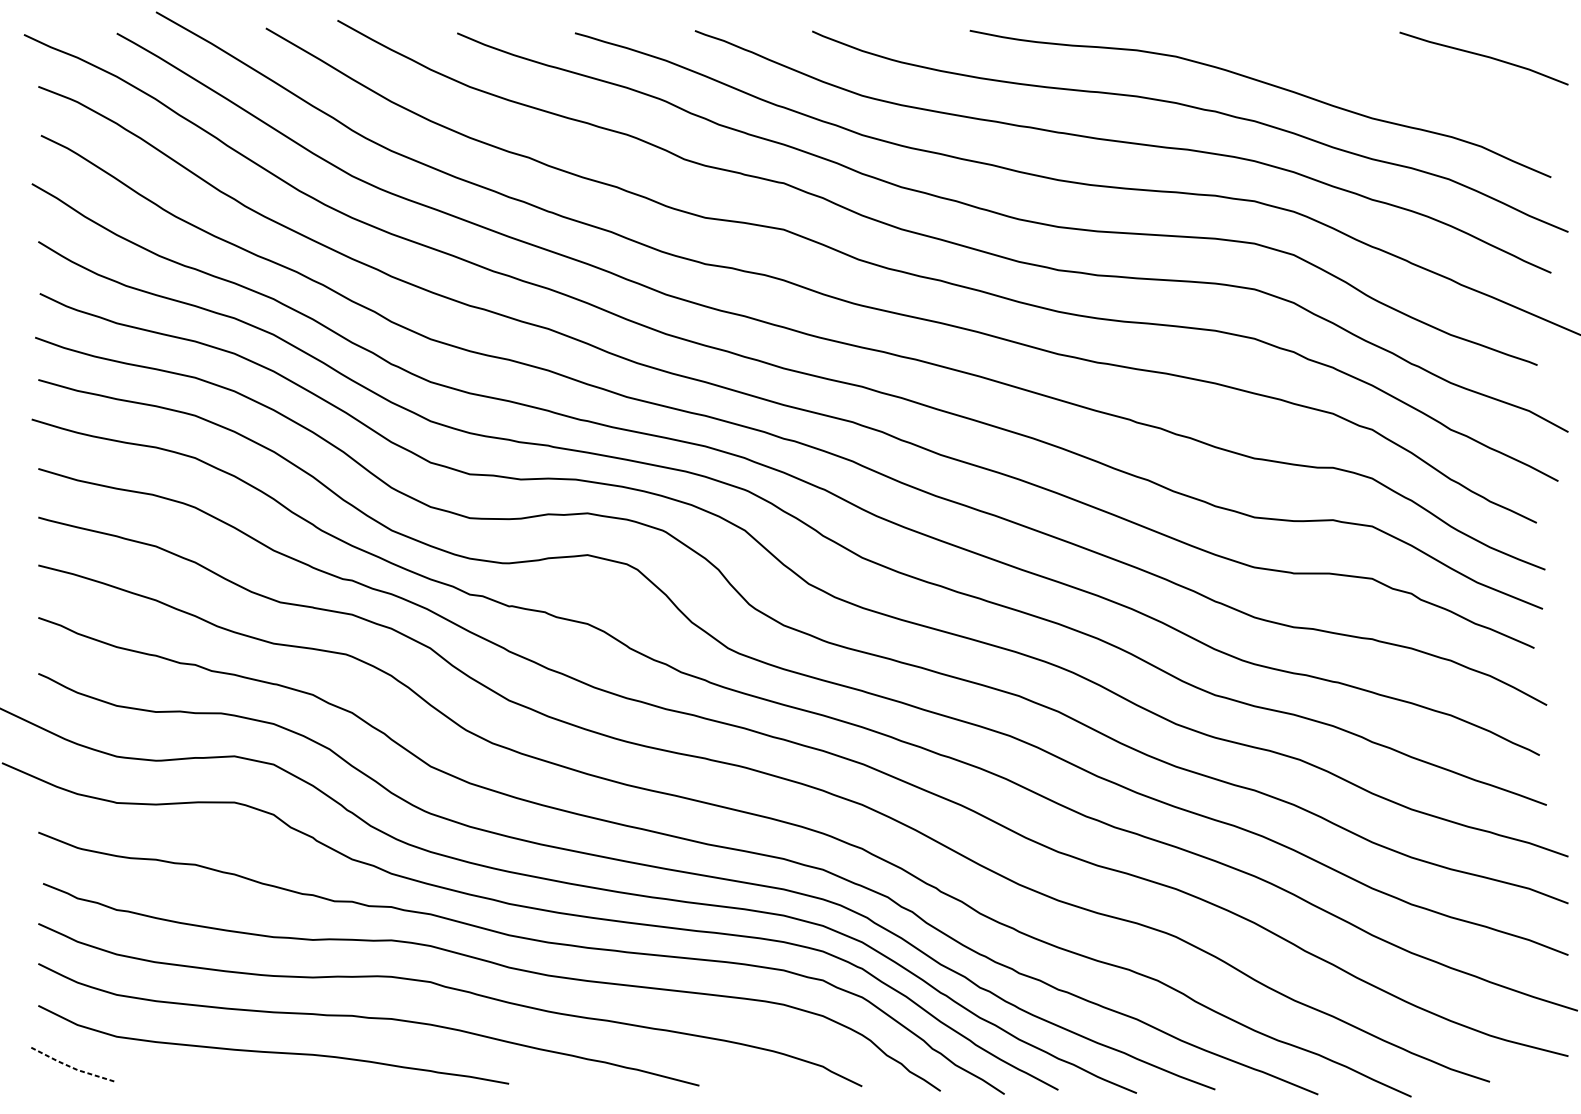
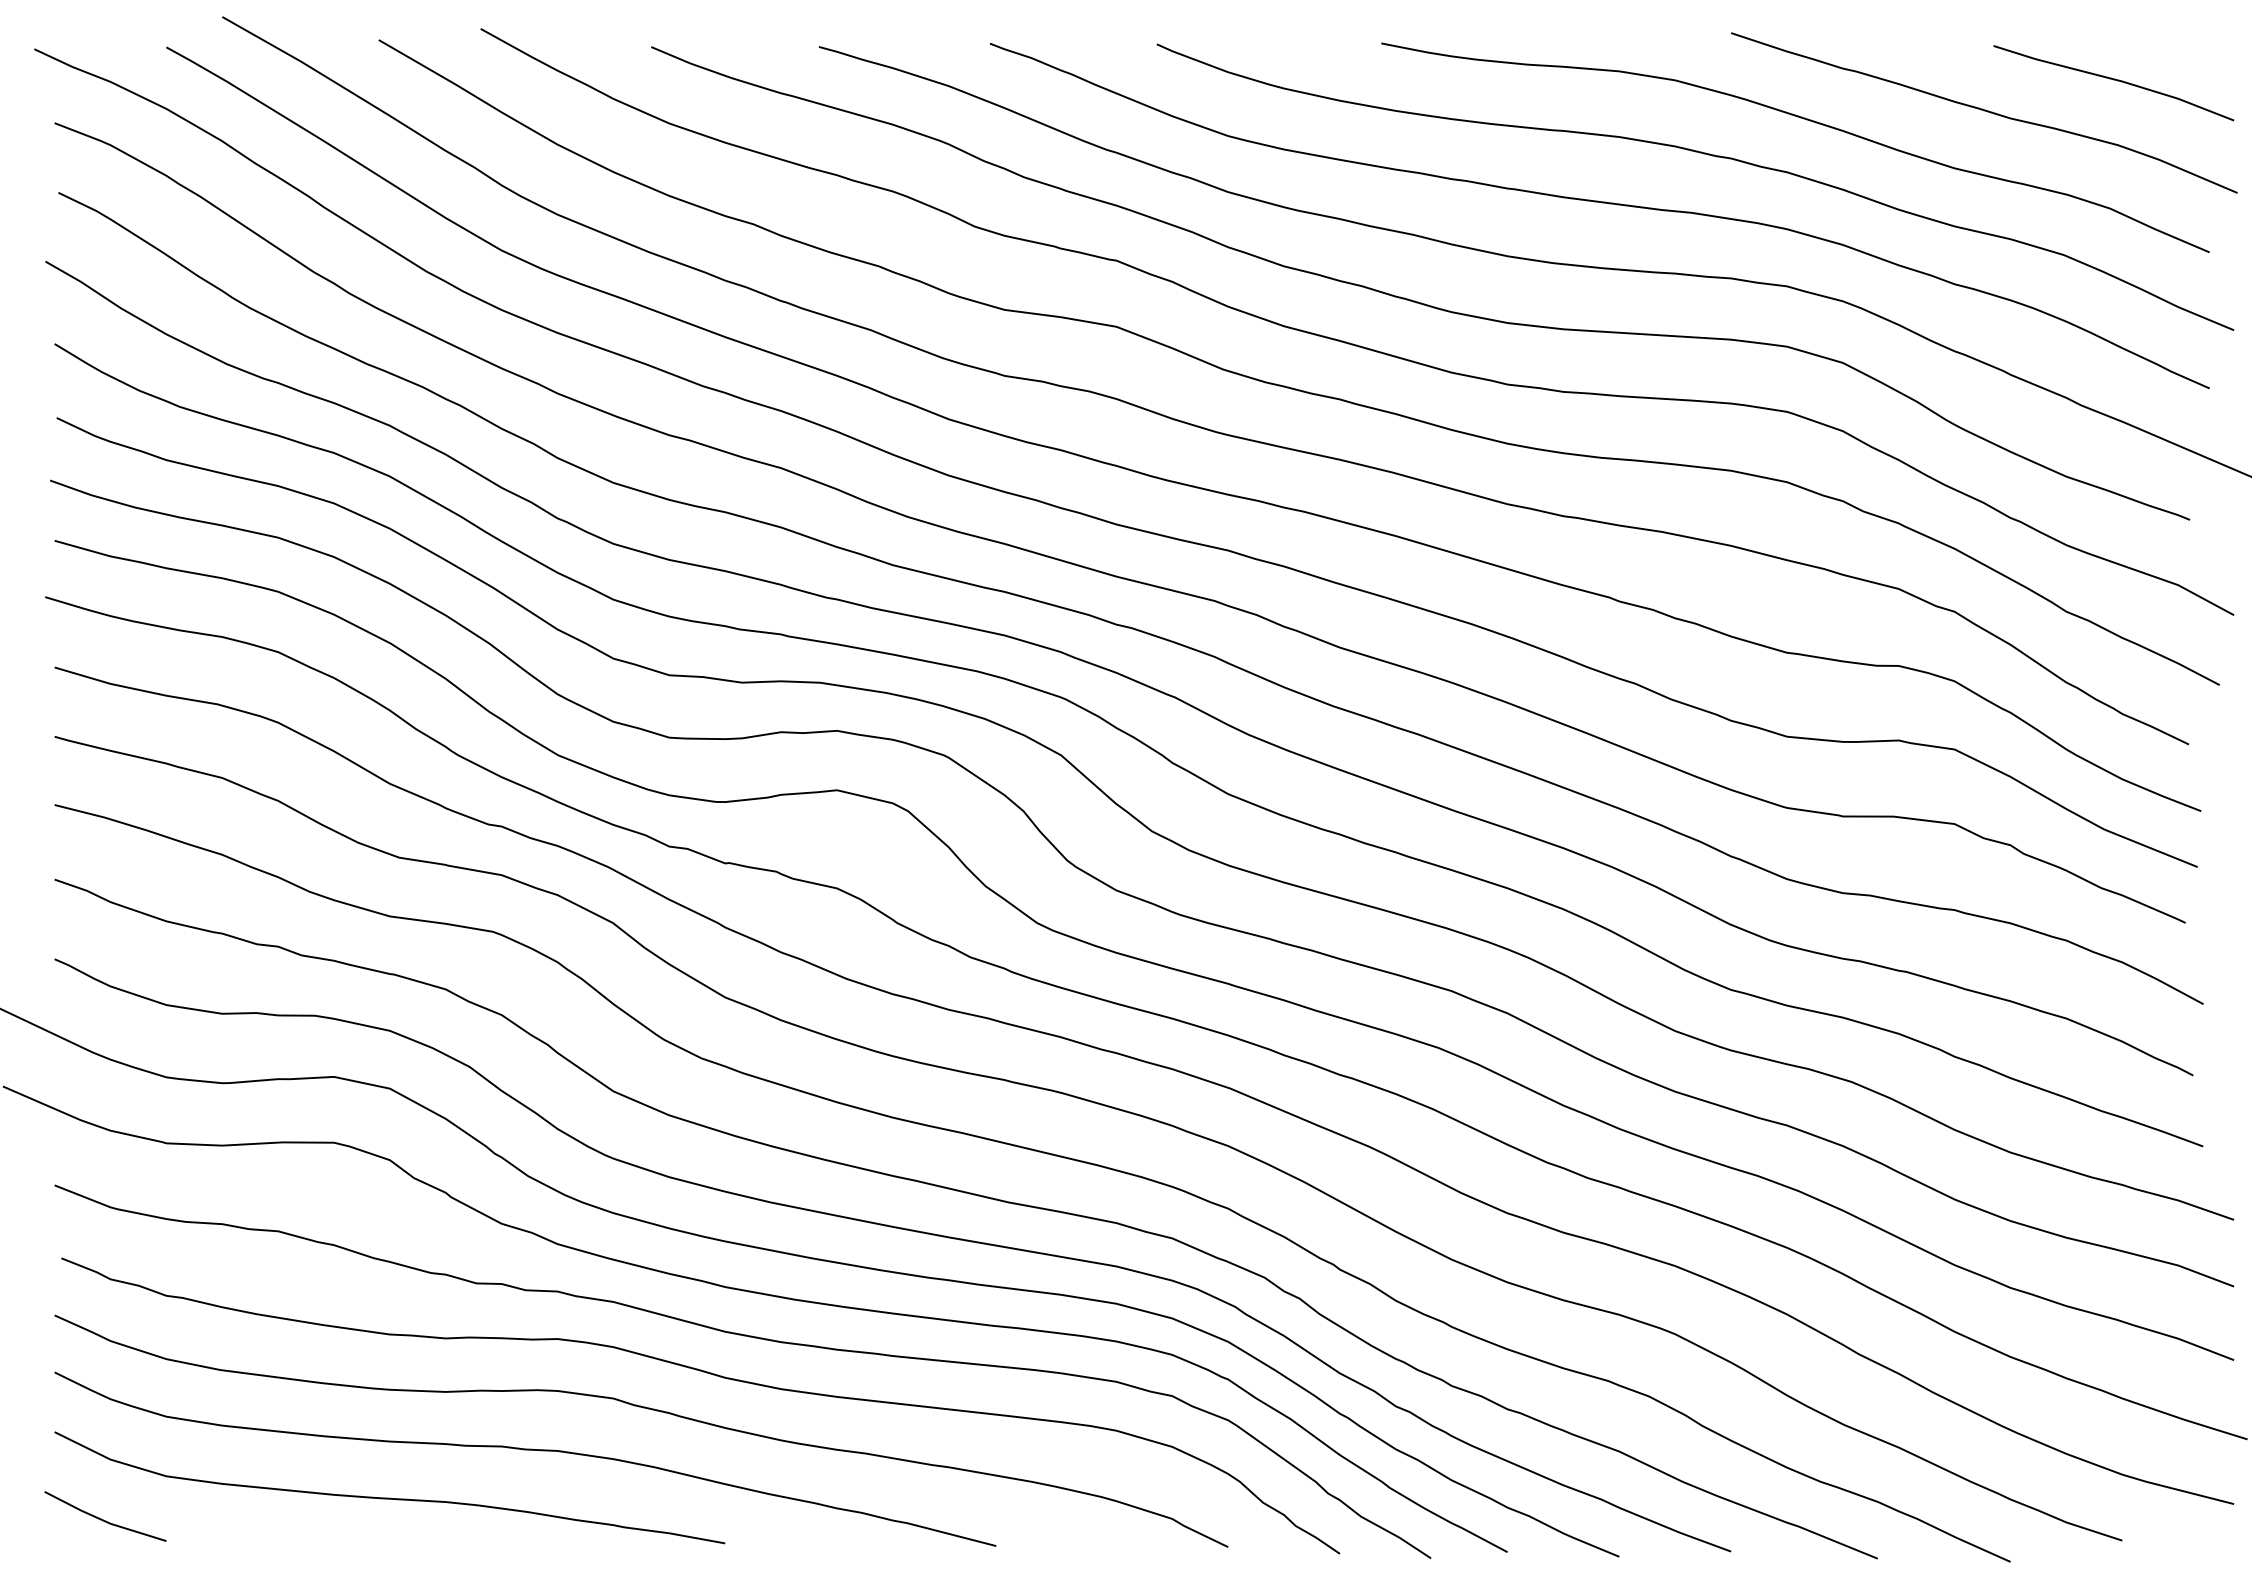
curve: (1393, 78) -> (1984, 111), added
line: (73, 1067) -> (104, 1520), dashed -> solid

